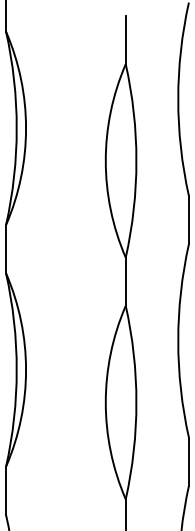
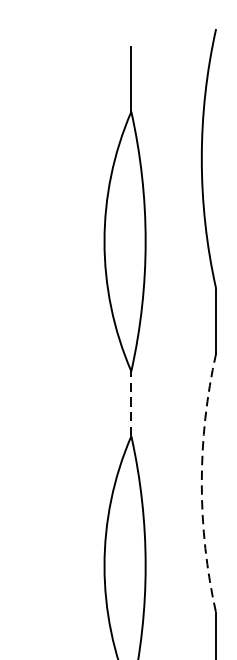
line: (125, 281) -> (130, 403), solid -> dashed
arc: (178, 340) -> (202, 482), solid -> dashed

